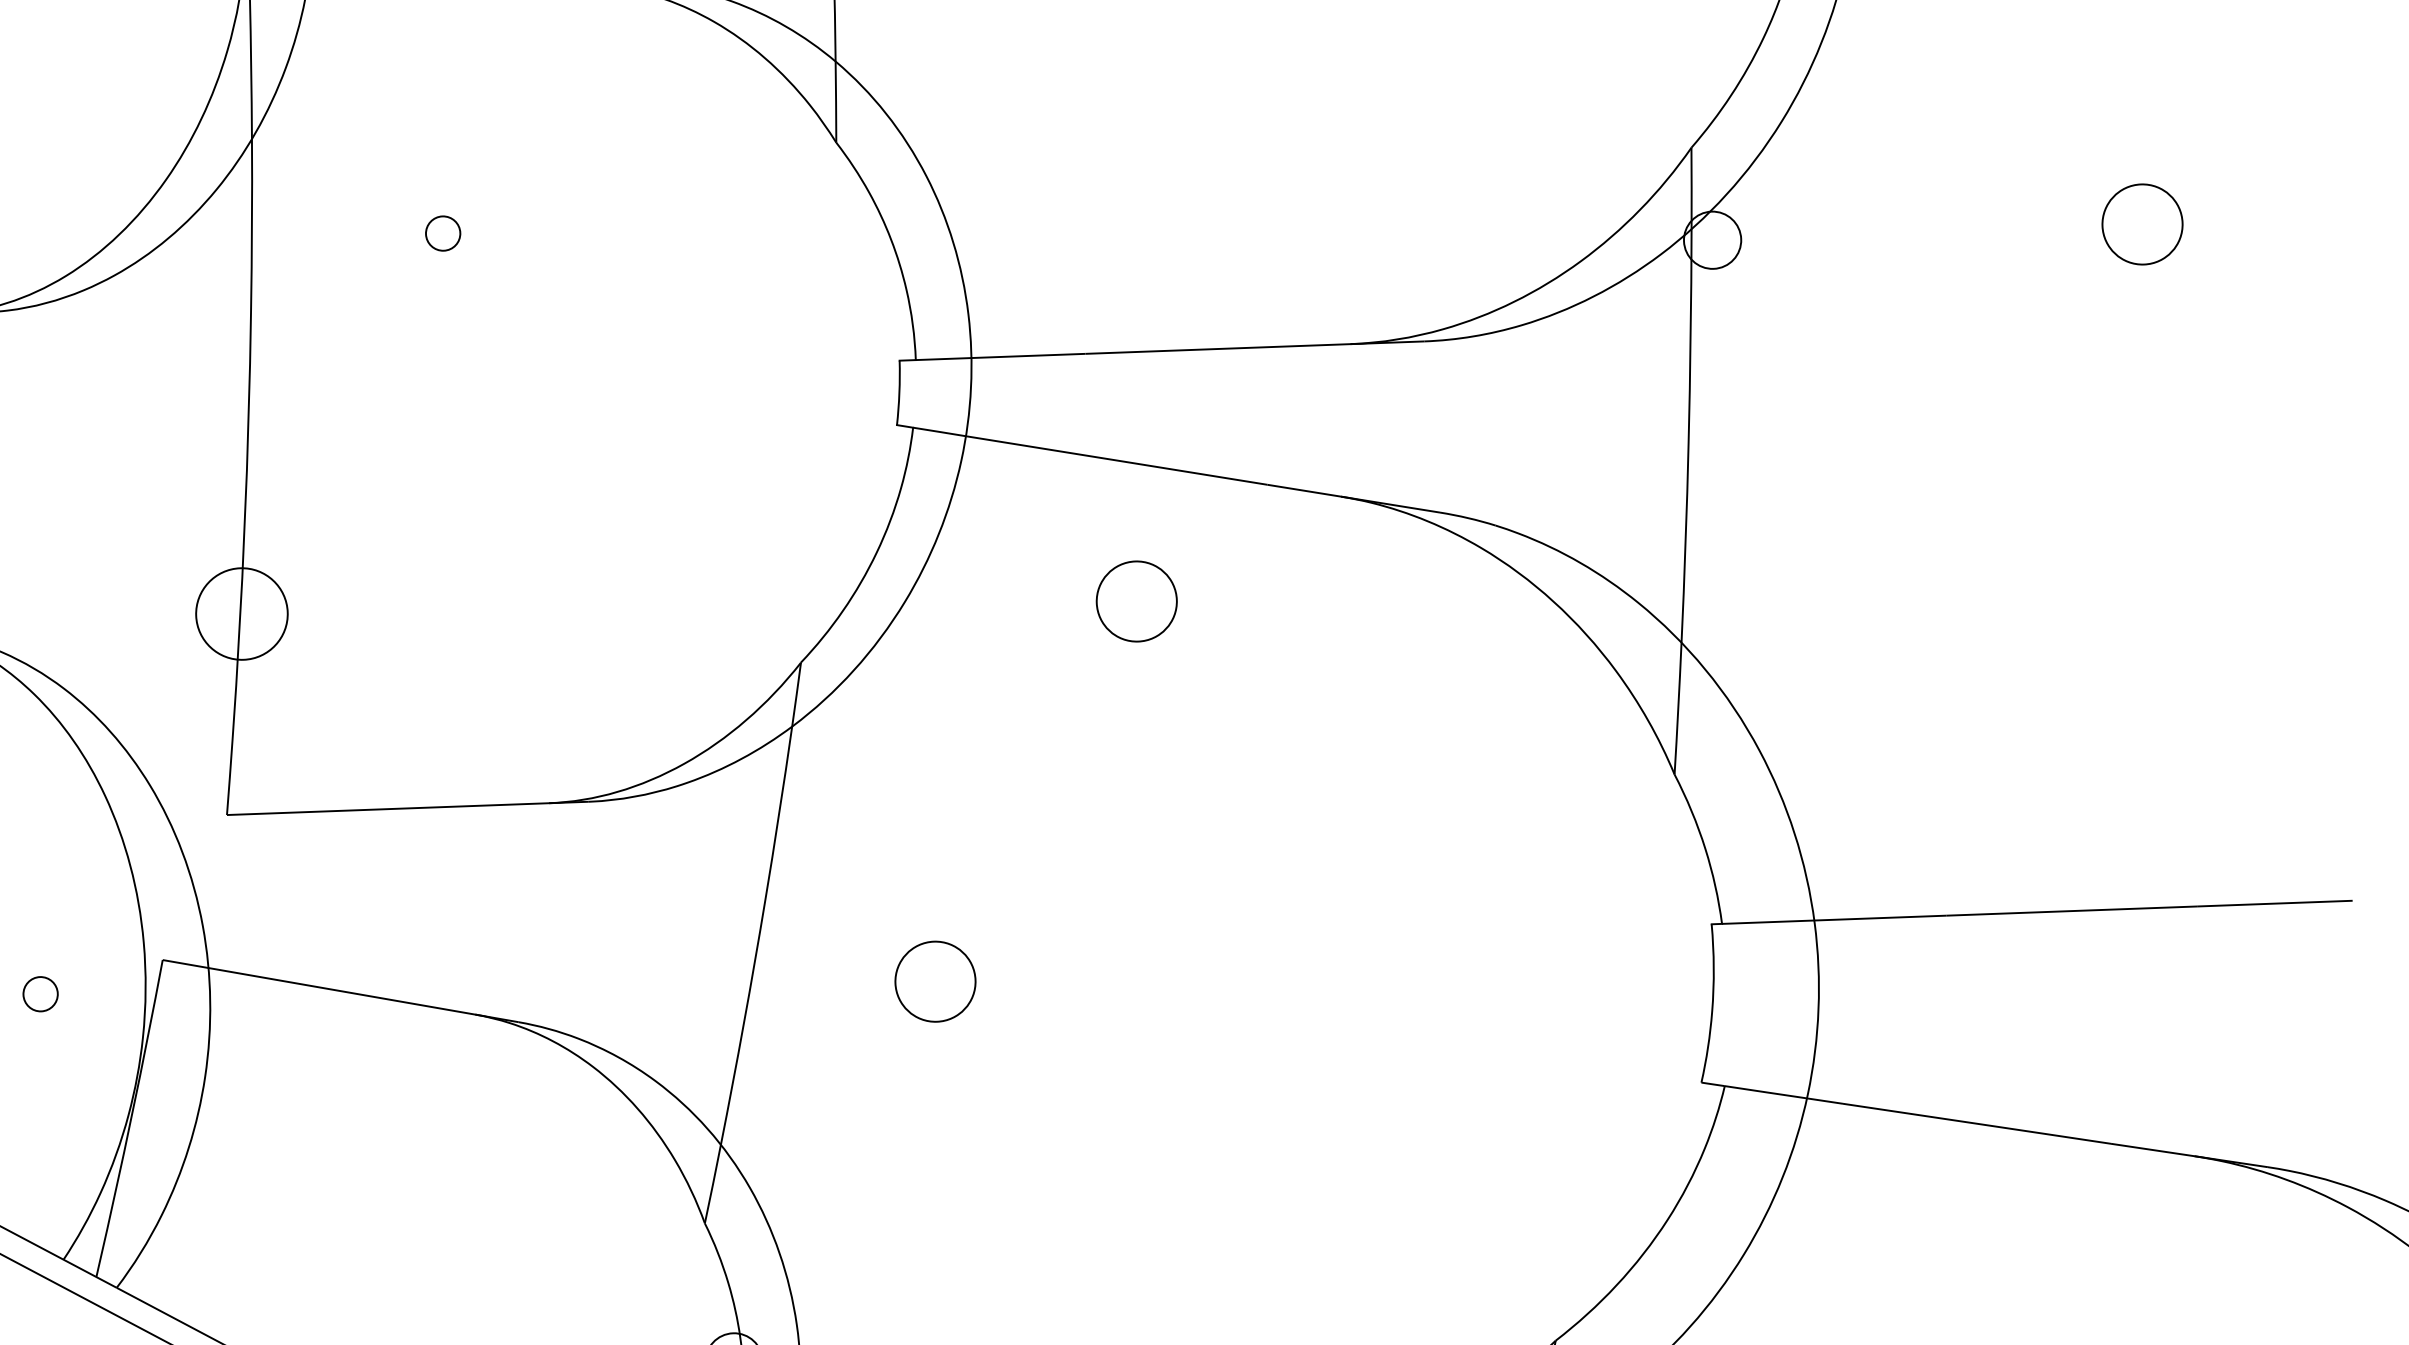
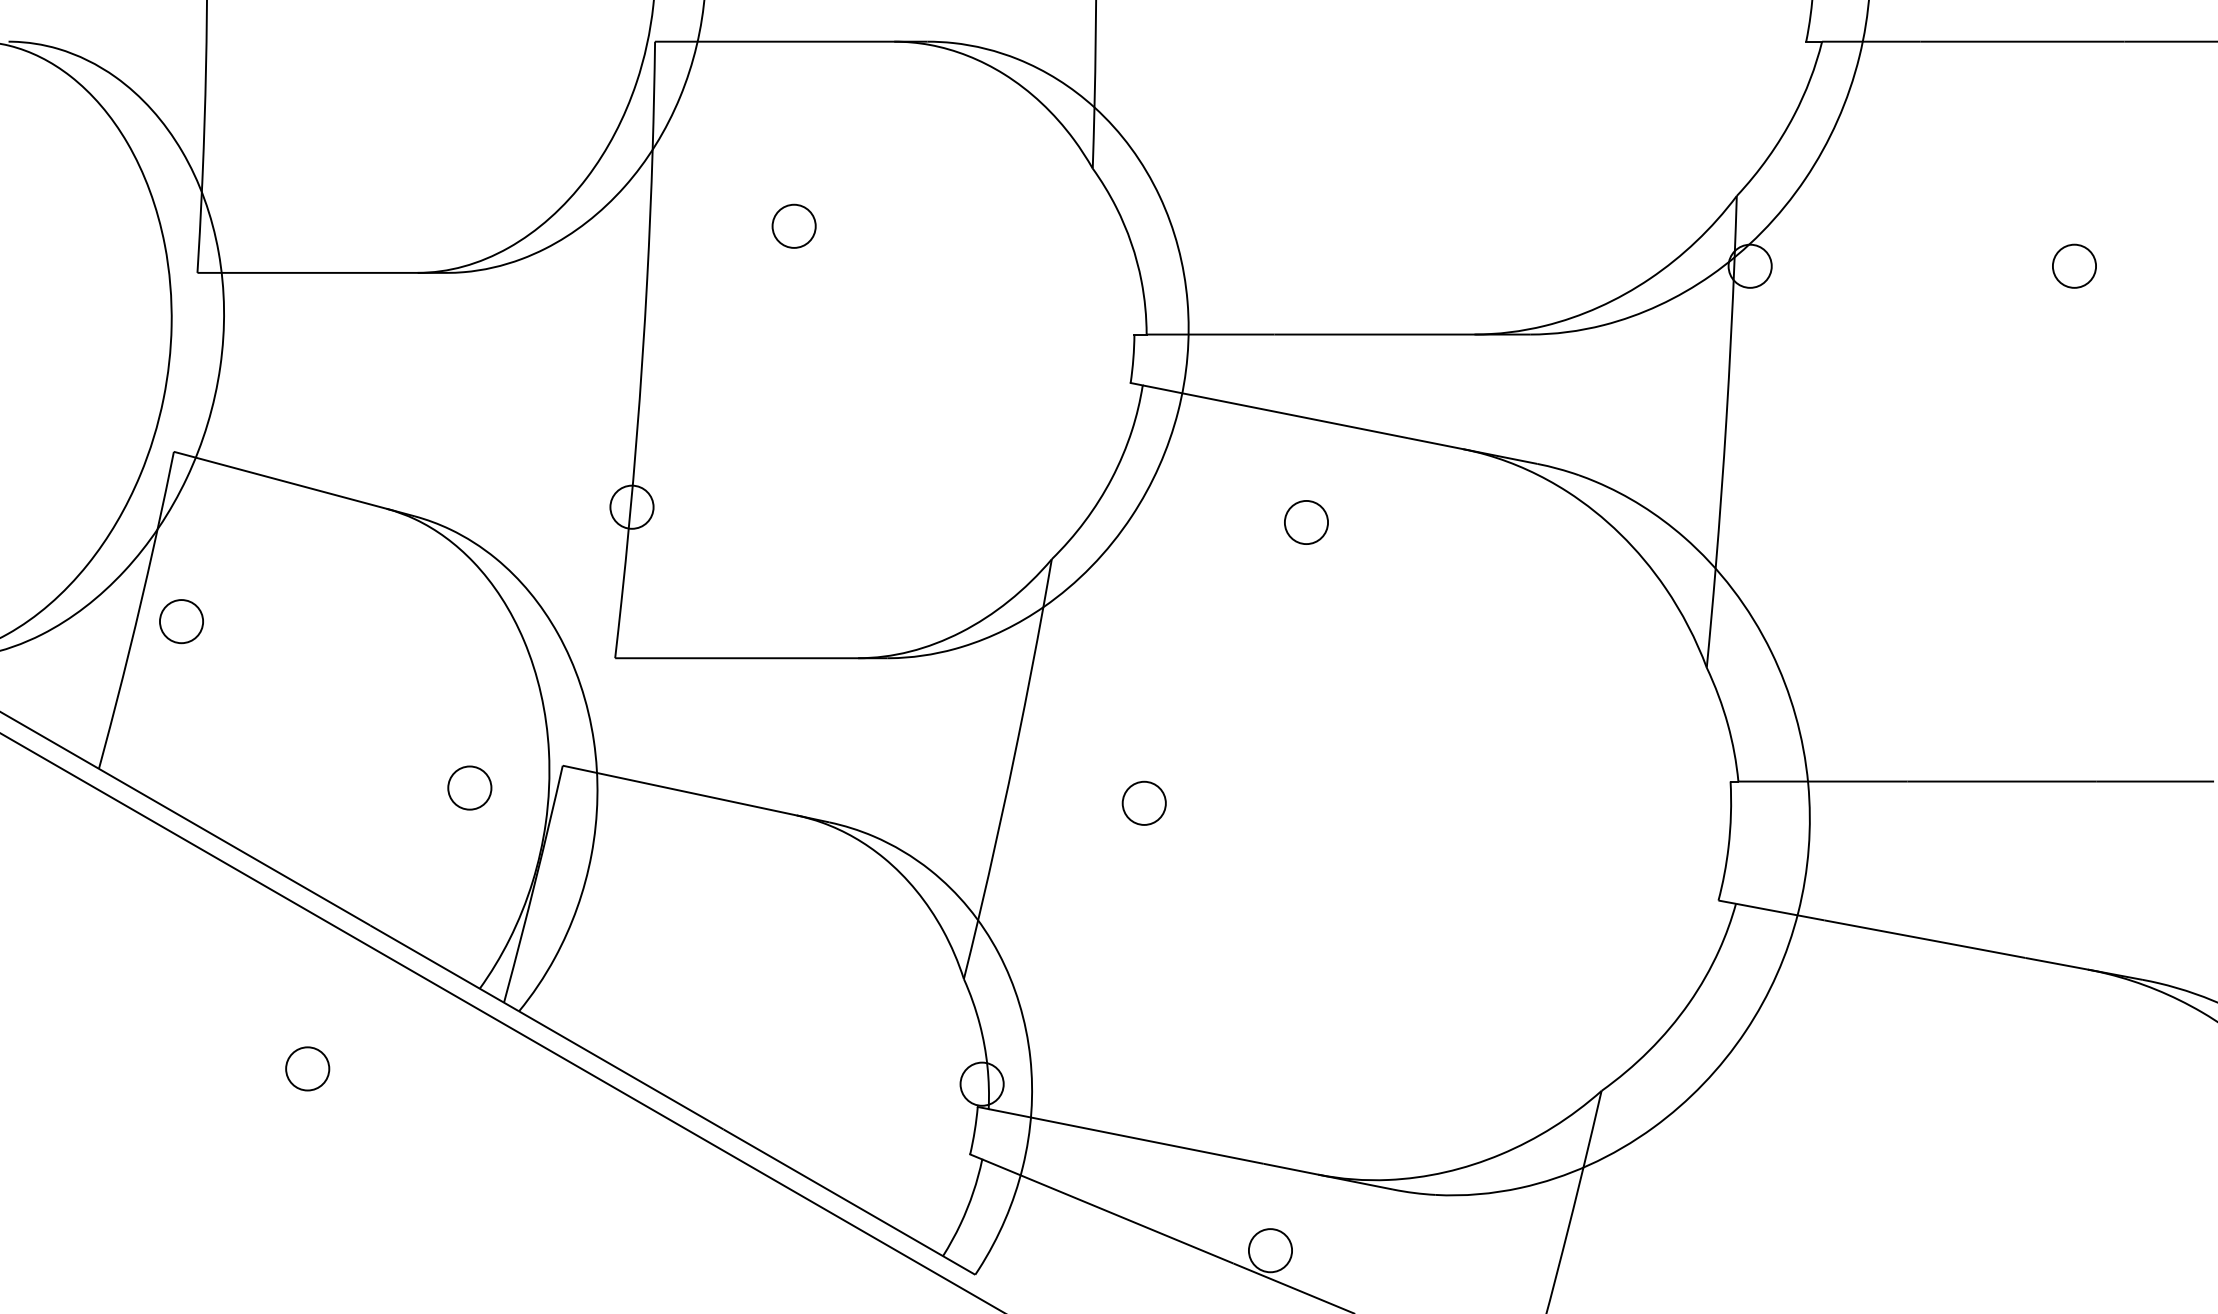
circle: (2142, 223) -> (2074, 265), size x0.71
circle: (442, 232) -> (793, 225), size x1.67
circle: (1136, 601) -> (1306, 522), size x0.71
circle: (241, 613) -> (631, 506), size x0.62
circle: (934, 980) -> (1143, 802), size x0.71
circle: (40, 993) -> (469, 787), size x1.67

